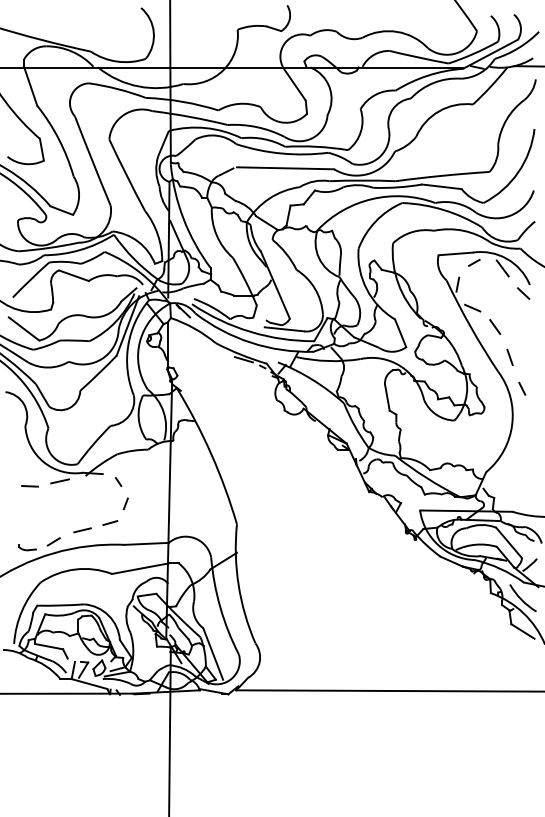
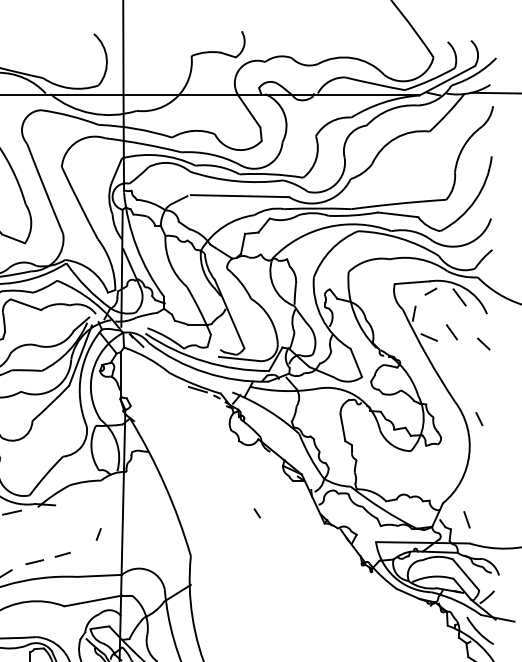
line: (523, 293) -> (483, 343), moved
line: (495, 326) -> (452, 331), moved
line: (509, 356) -> (466, 518), moved
line: (118, 481) -> (257, 512), moved
line: (125, 503) -> (98, 534), moved

